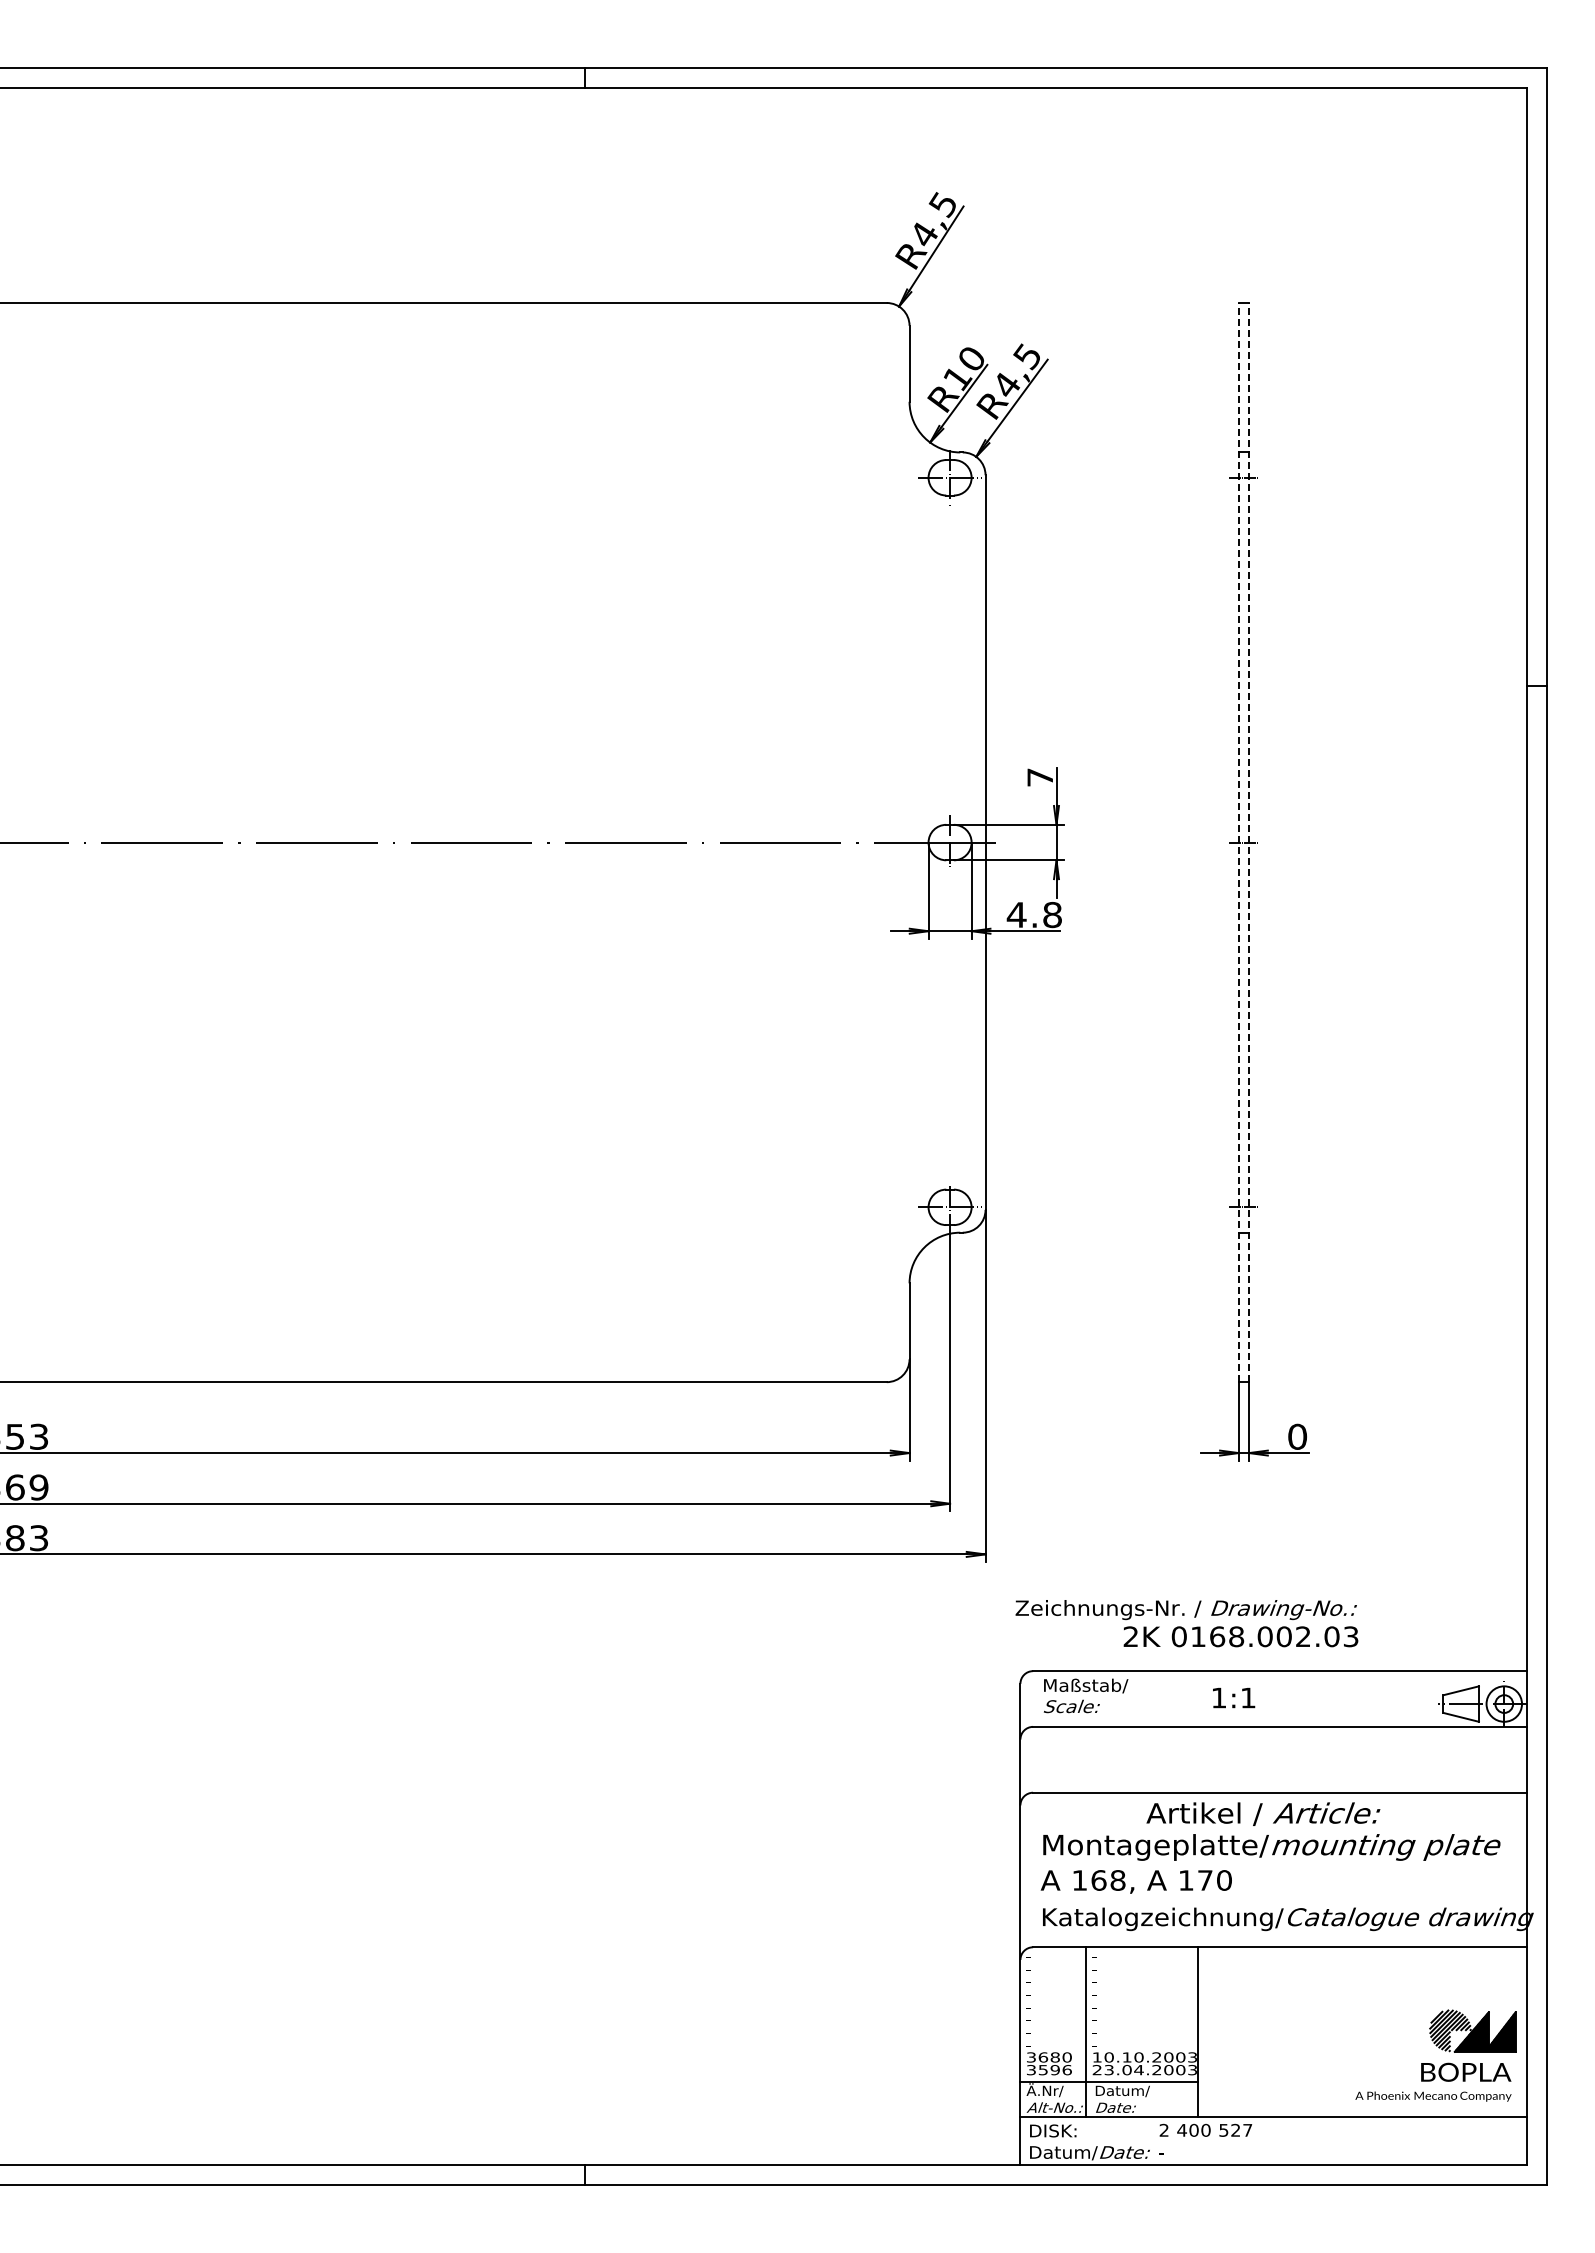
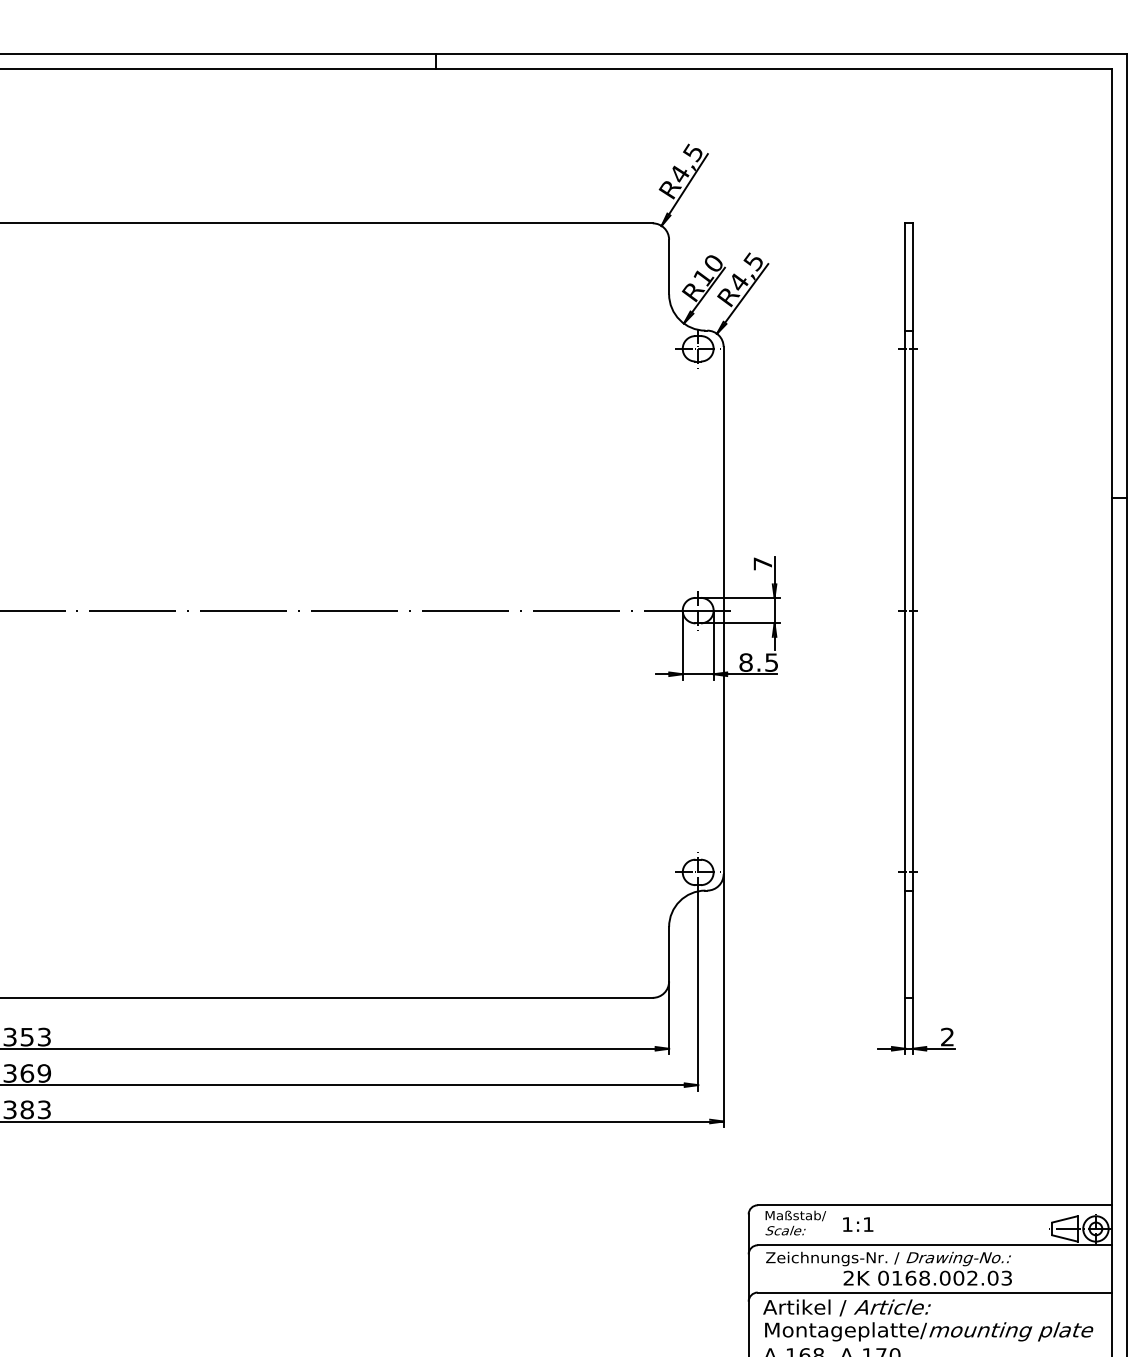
line: (1238, 842) -> (905, 610), dashed -> solid
line: (1249, 842) -> (913, 610), dashed -> solid
text: (1033, 915) -> (758, 662), 4.8 -> 8.5
text: (1297, 1436) -> (947, 1036), 0 -> 2
text: (1186, 1623) -> (888, 1268), moved
text: (1234, 1697) -> (858, 1224), moved
text: (1263, 1813) -> (847, 1307), moved

